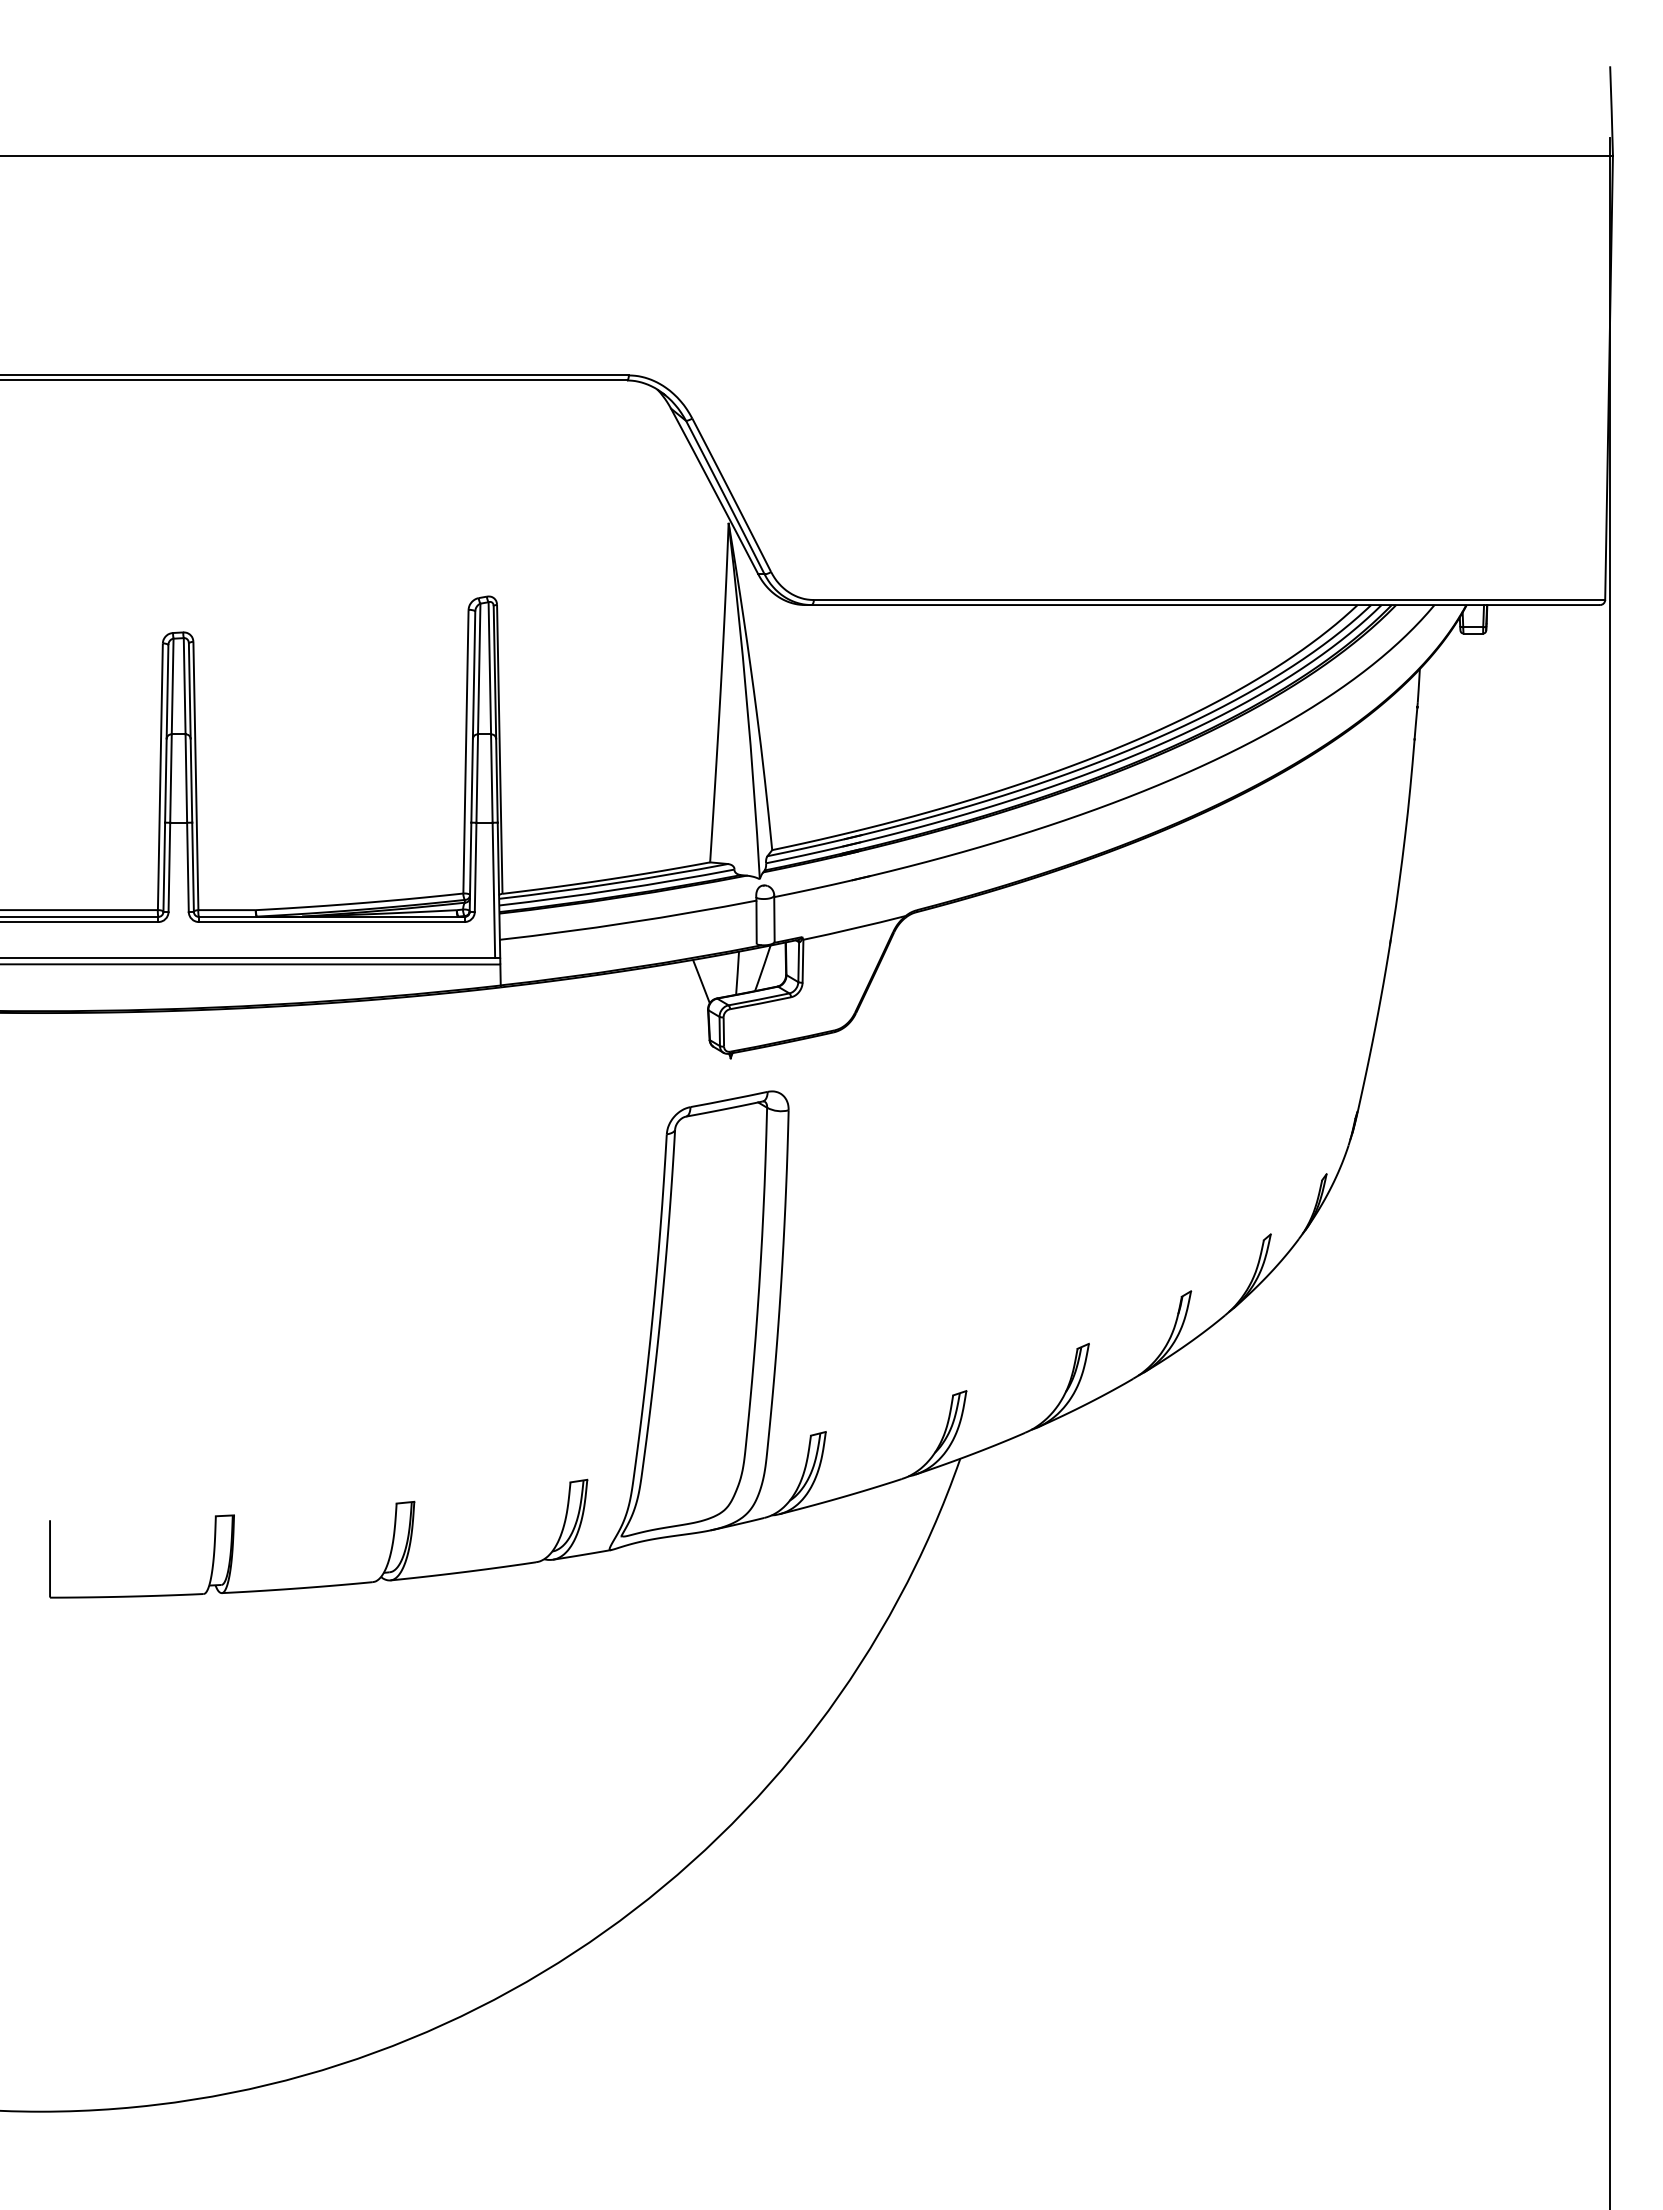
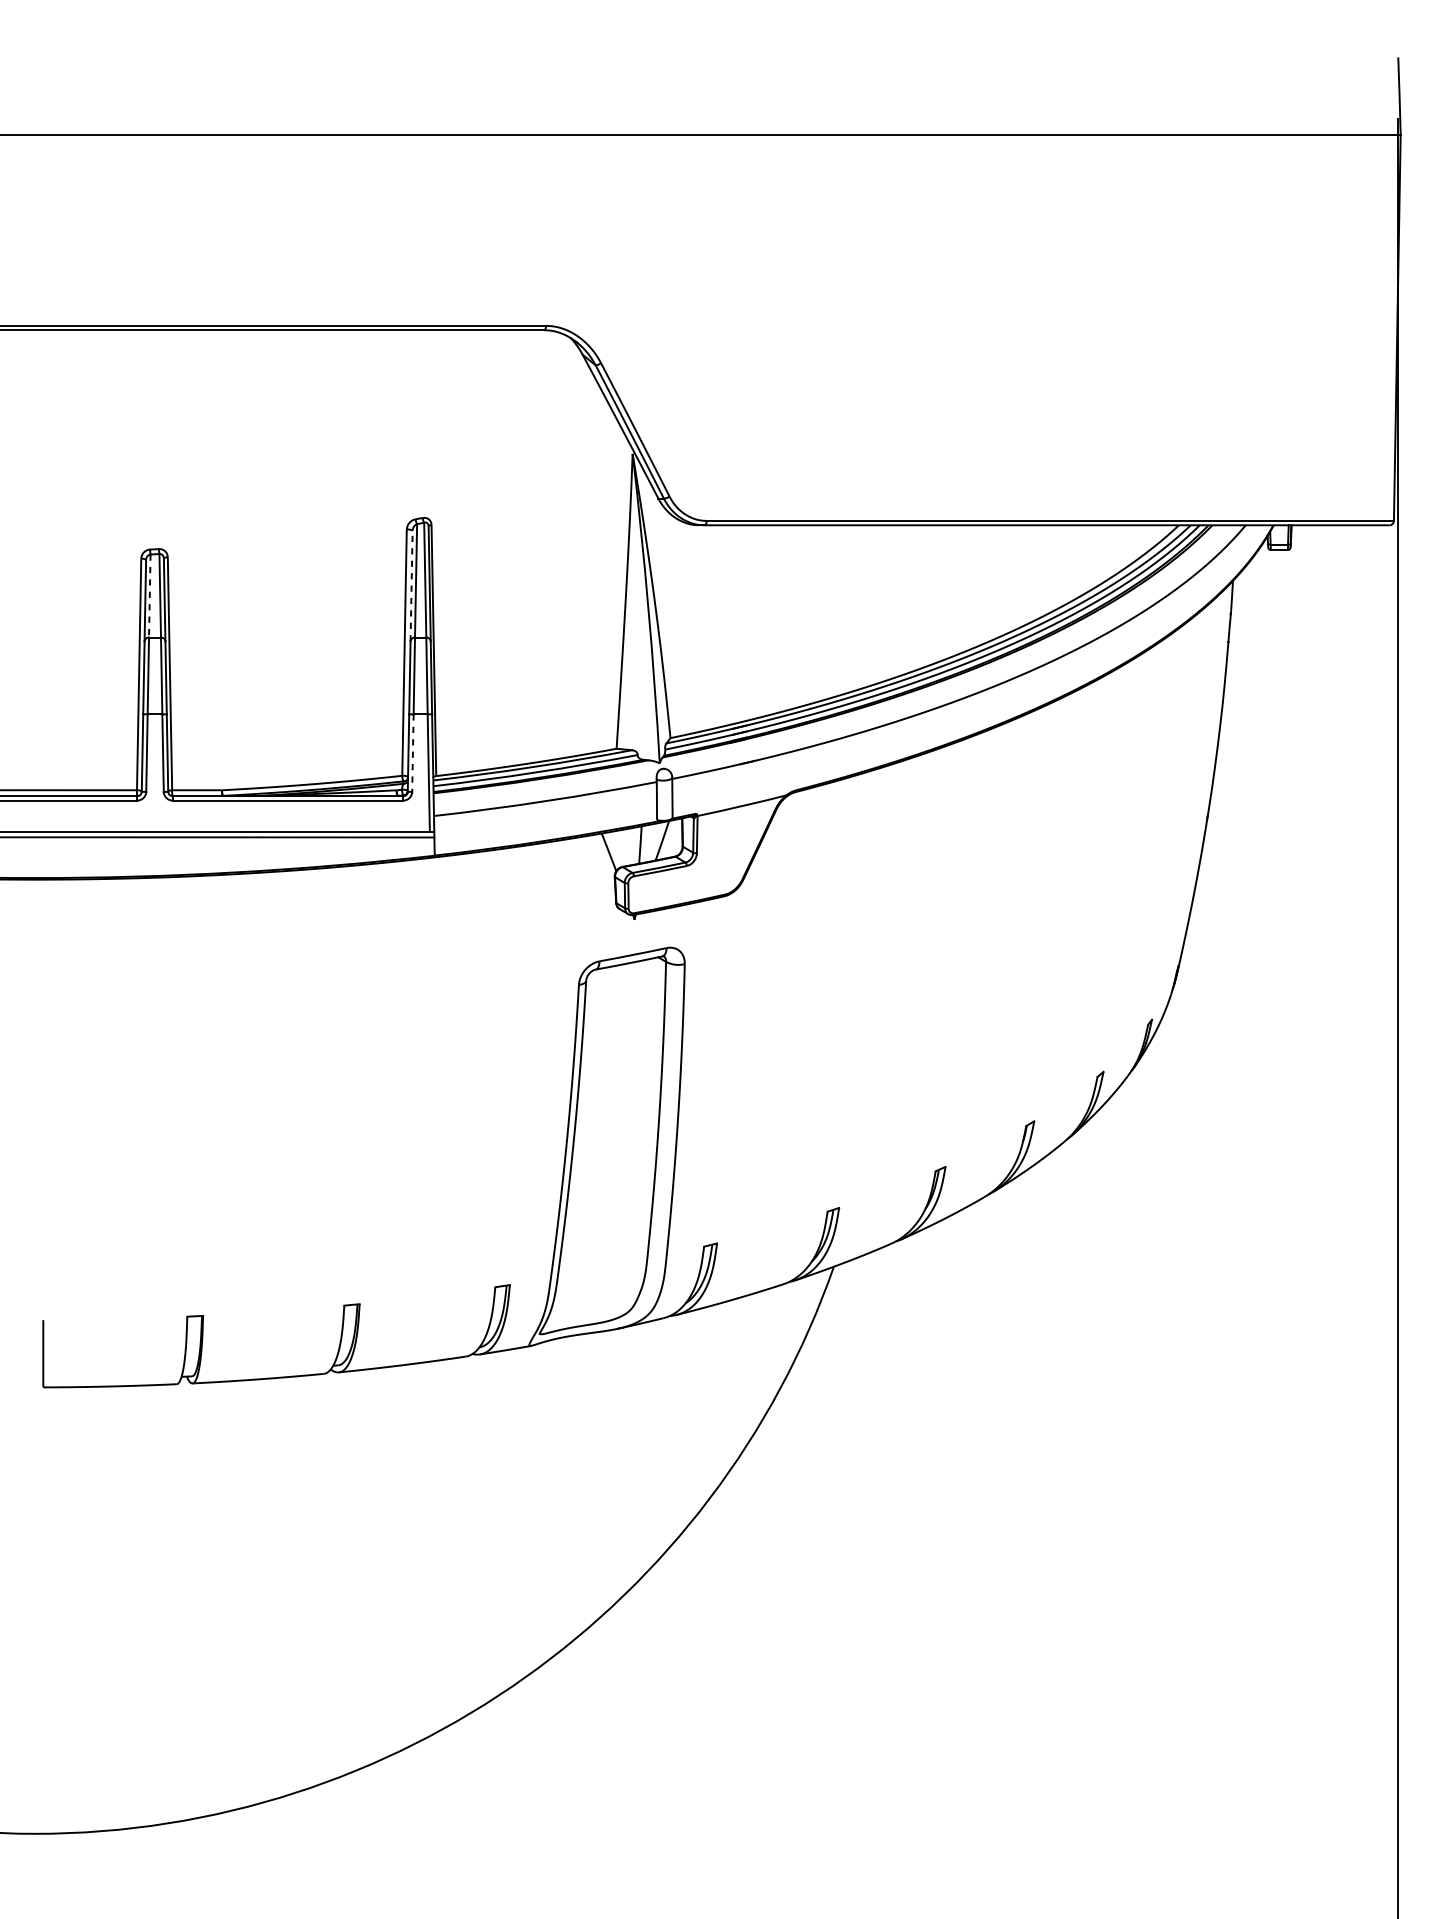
line: (474, 675) -> (411, 586), solid -> dashed
line: (172, 686) -> (149, 596), solid -> dashed
line: (475, 867) -> (412, 753), solid -> dashed

